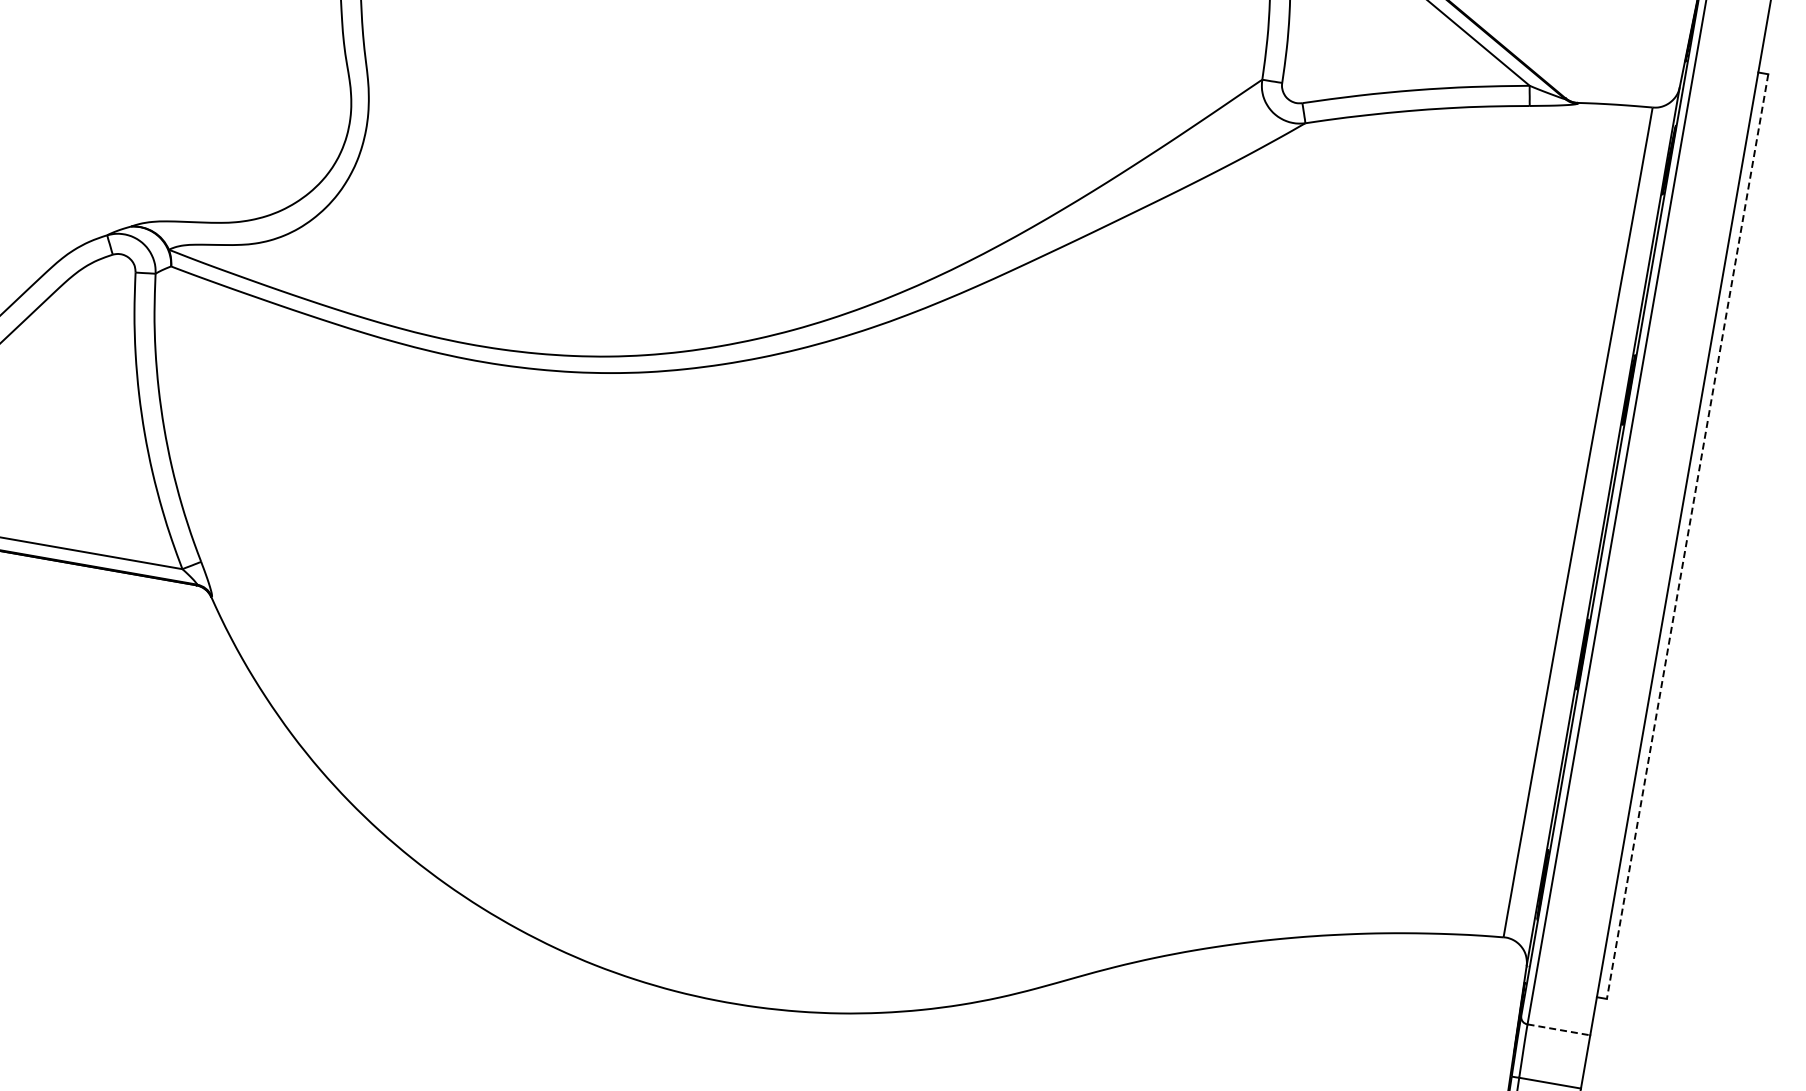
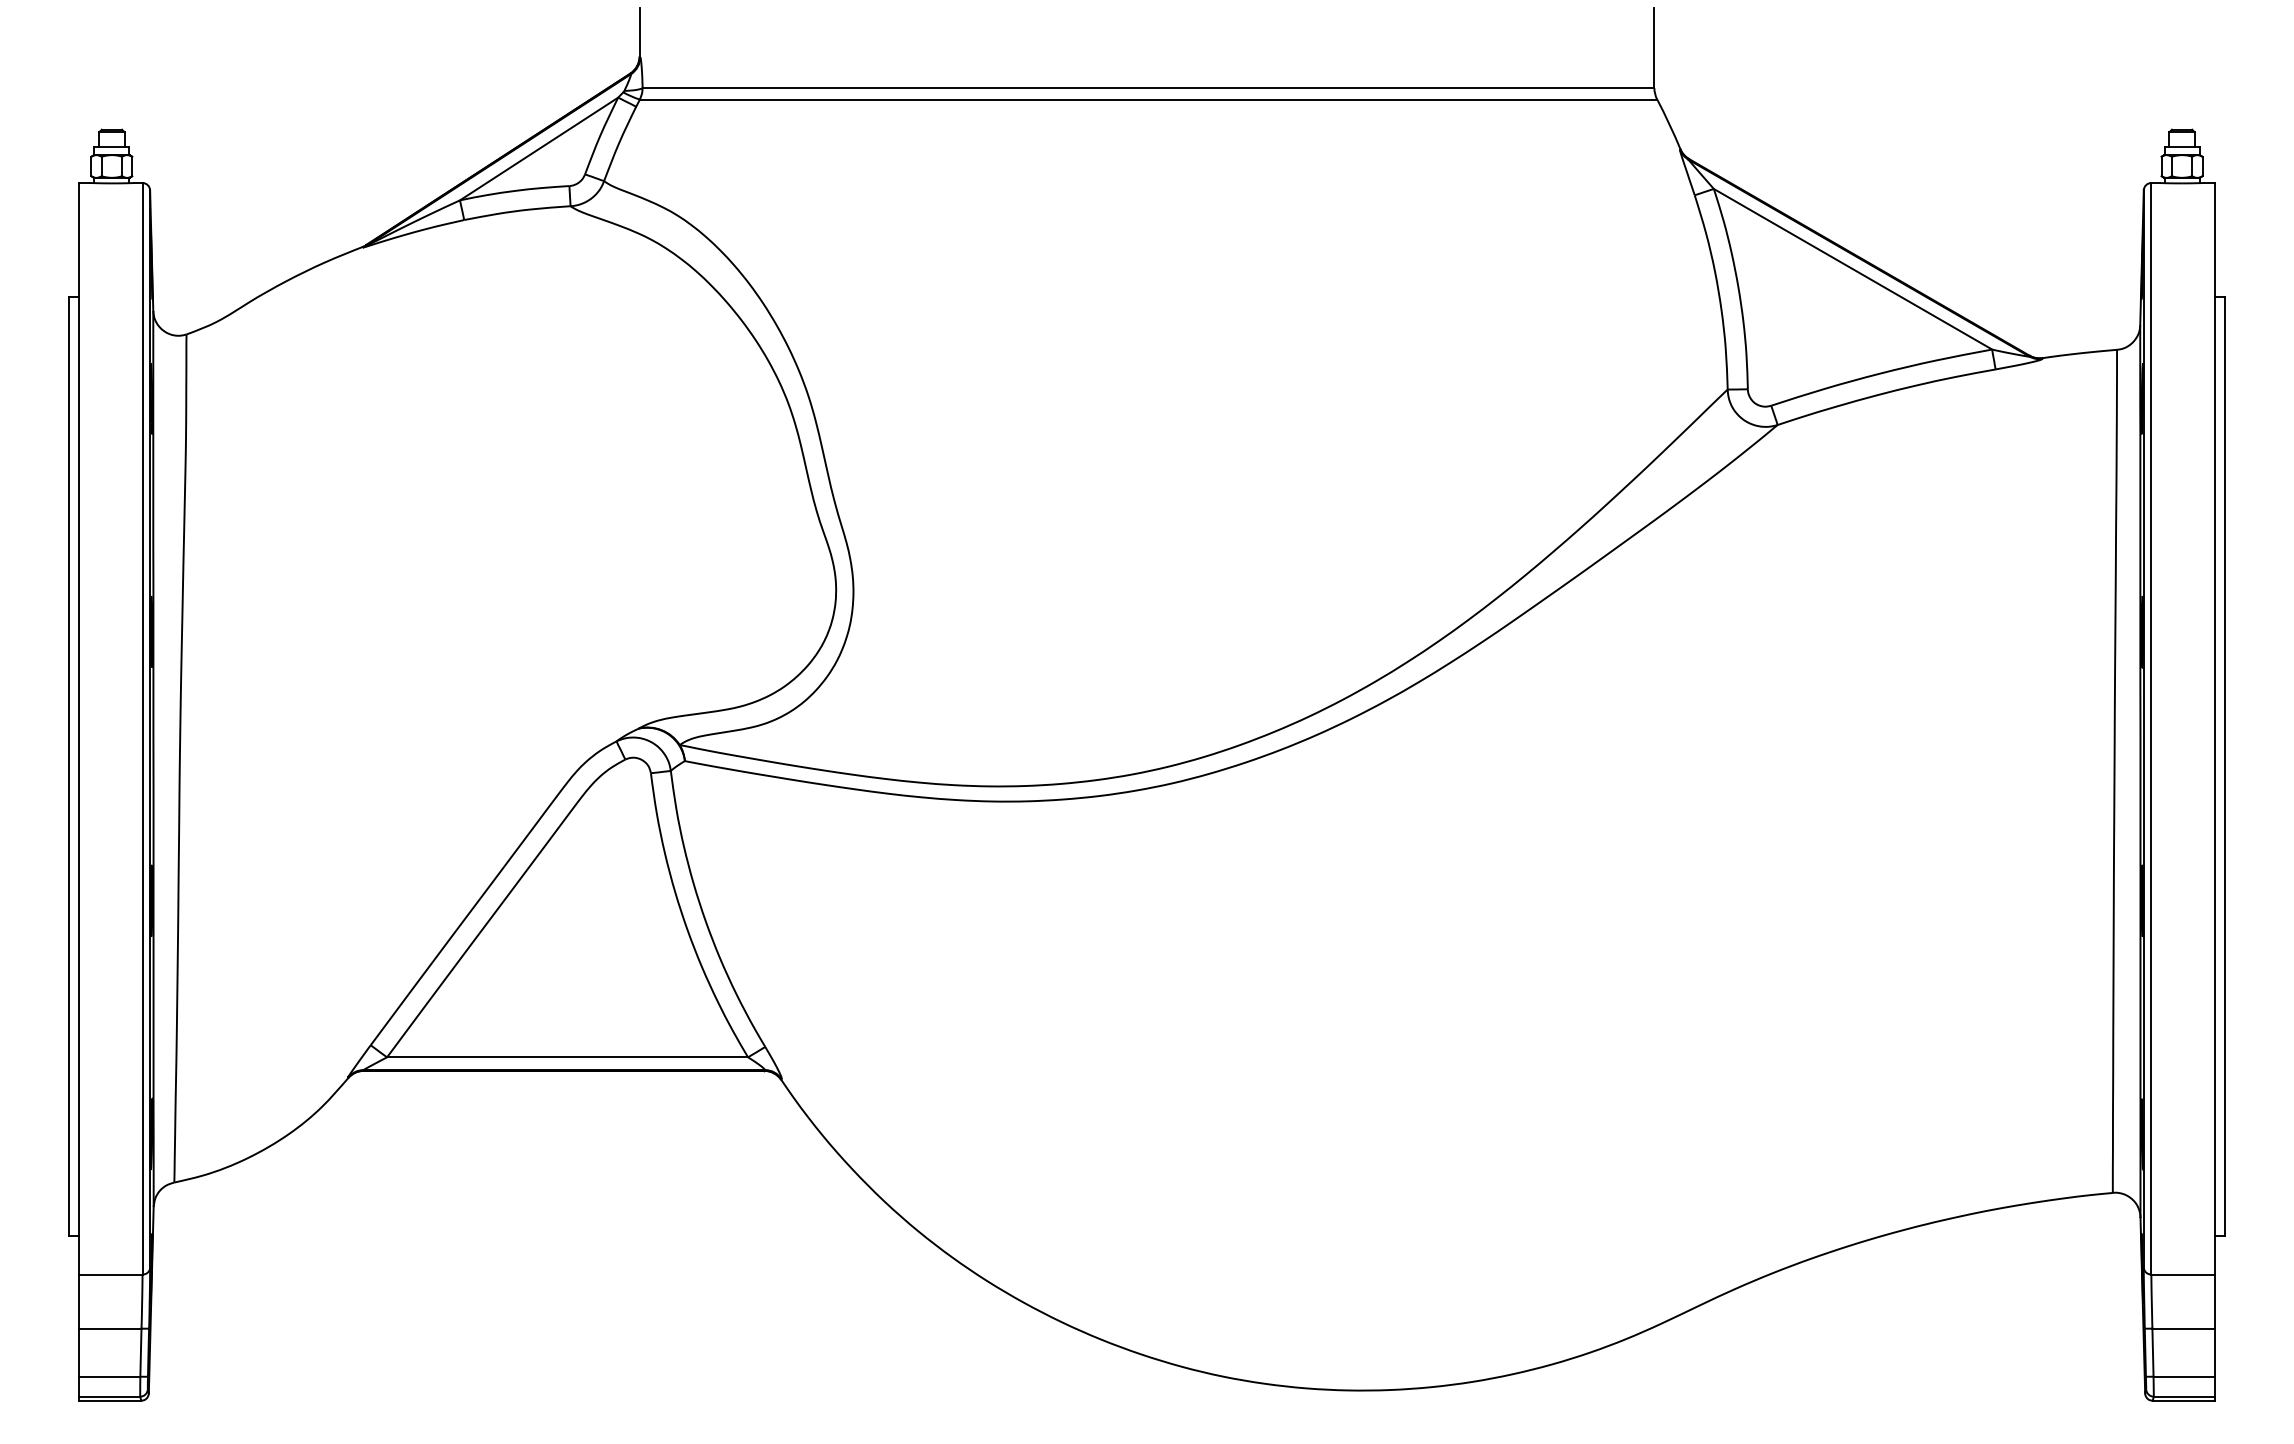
line: (1687, 537) -> (2225, 767), dashed -> solid
line: (1559, 1029) -> (2183, 1274), dashed -> solid

